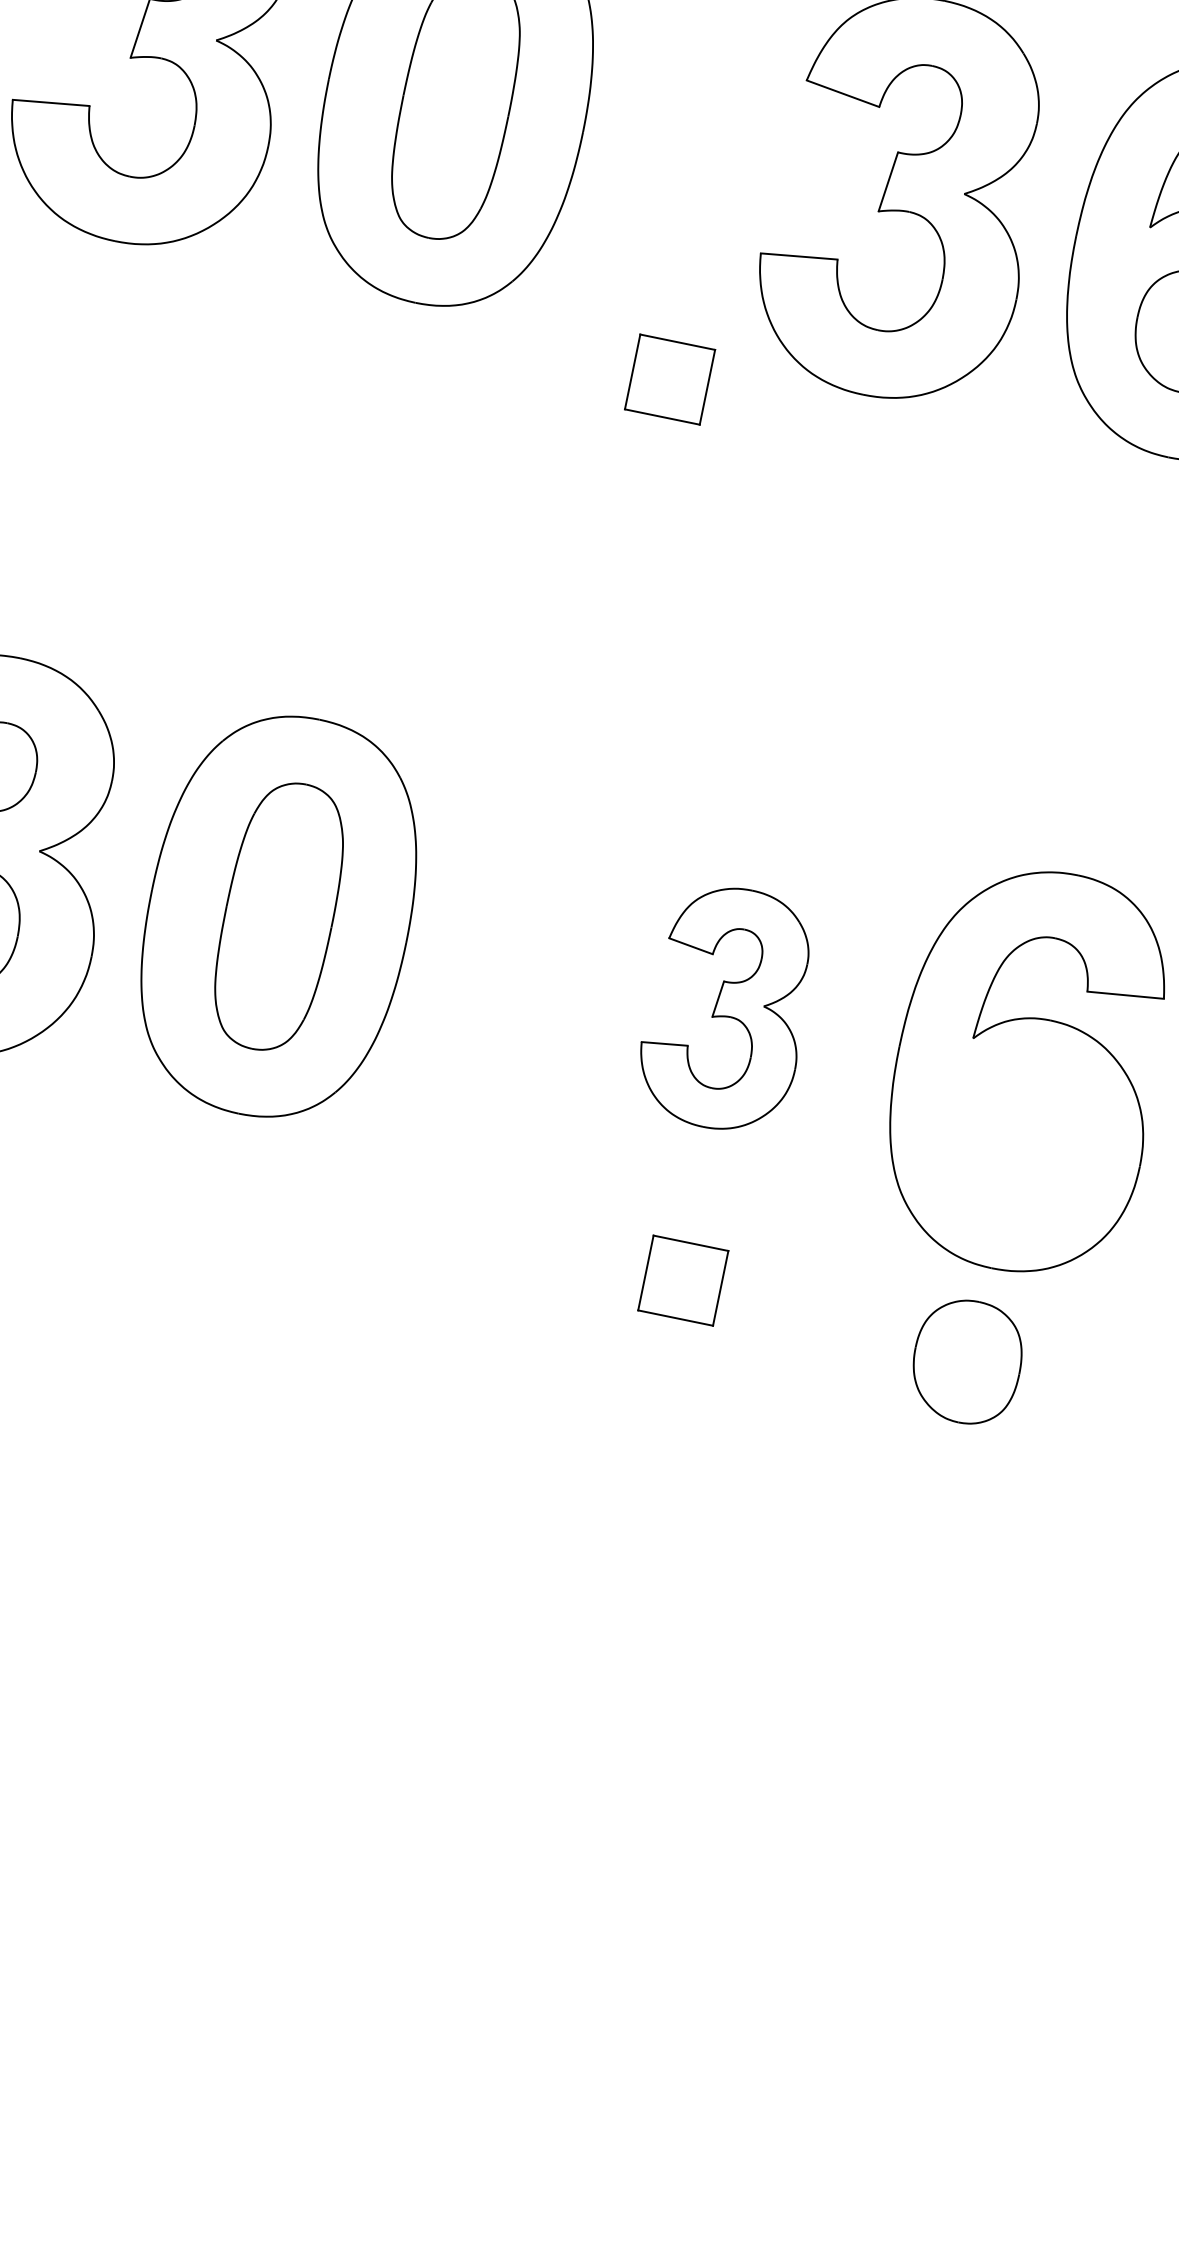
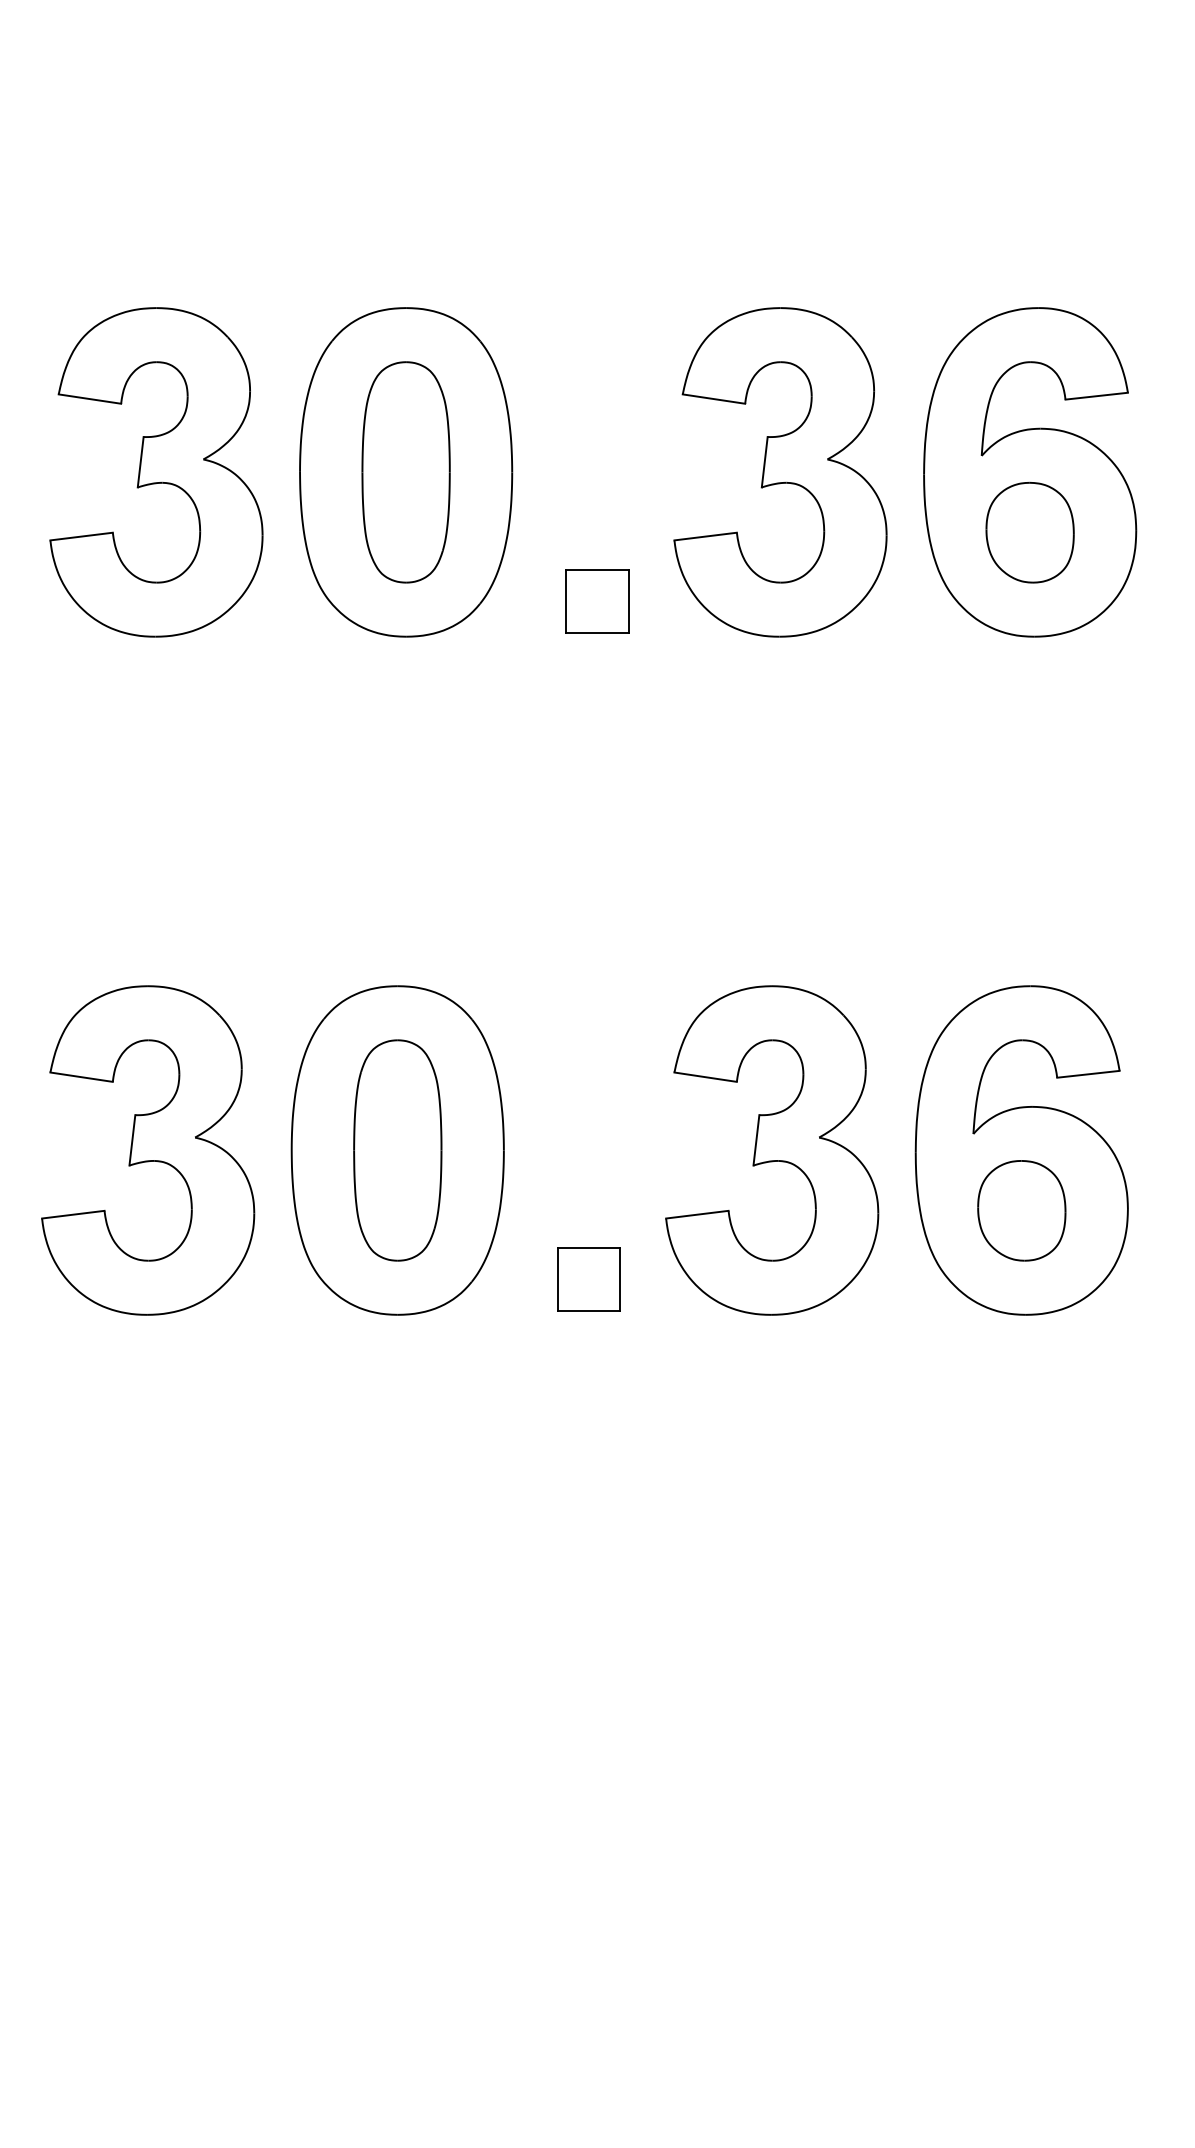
part: (670, 379) -> (597, 601), moved
part: (728, 1008) -> (772, 1150), size x1.67
part: (682, 1280) -> (588, 1279), moved
part: (966, 1361) -> (1021, 1210), moved

